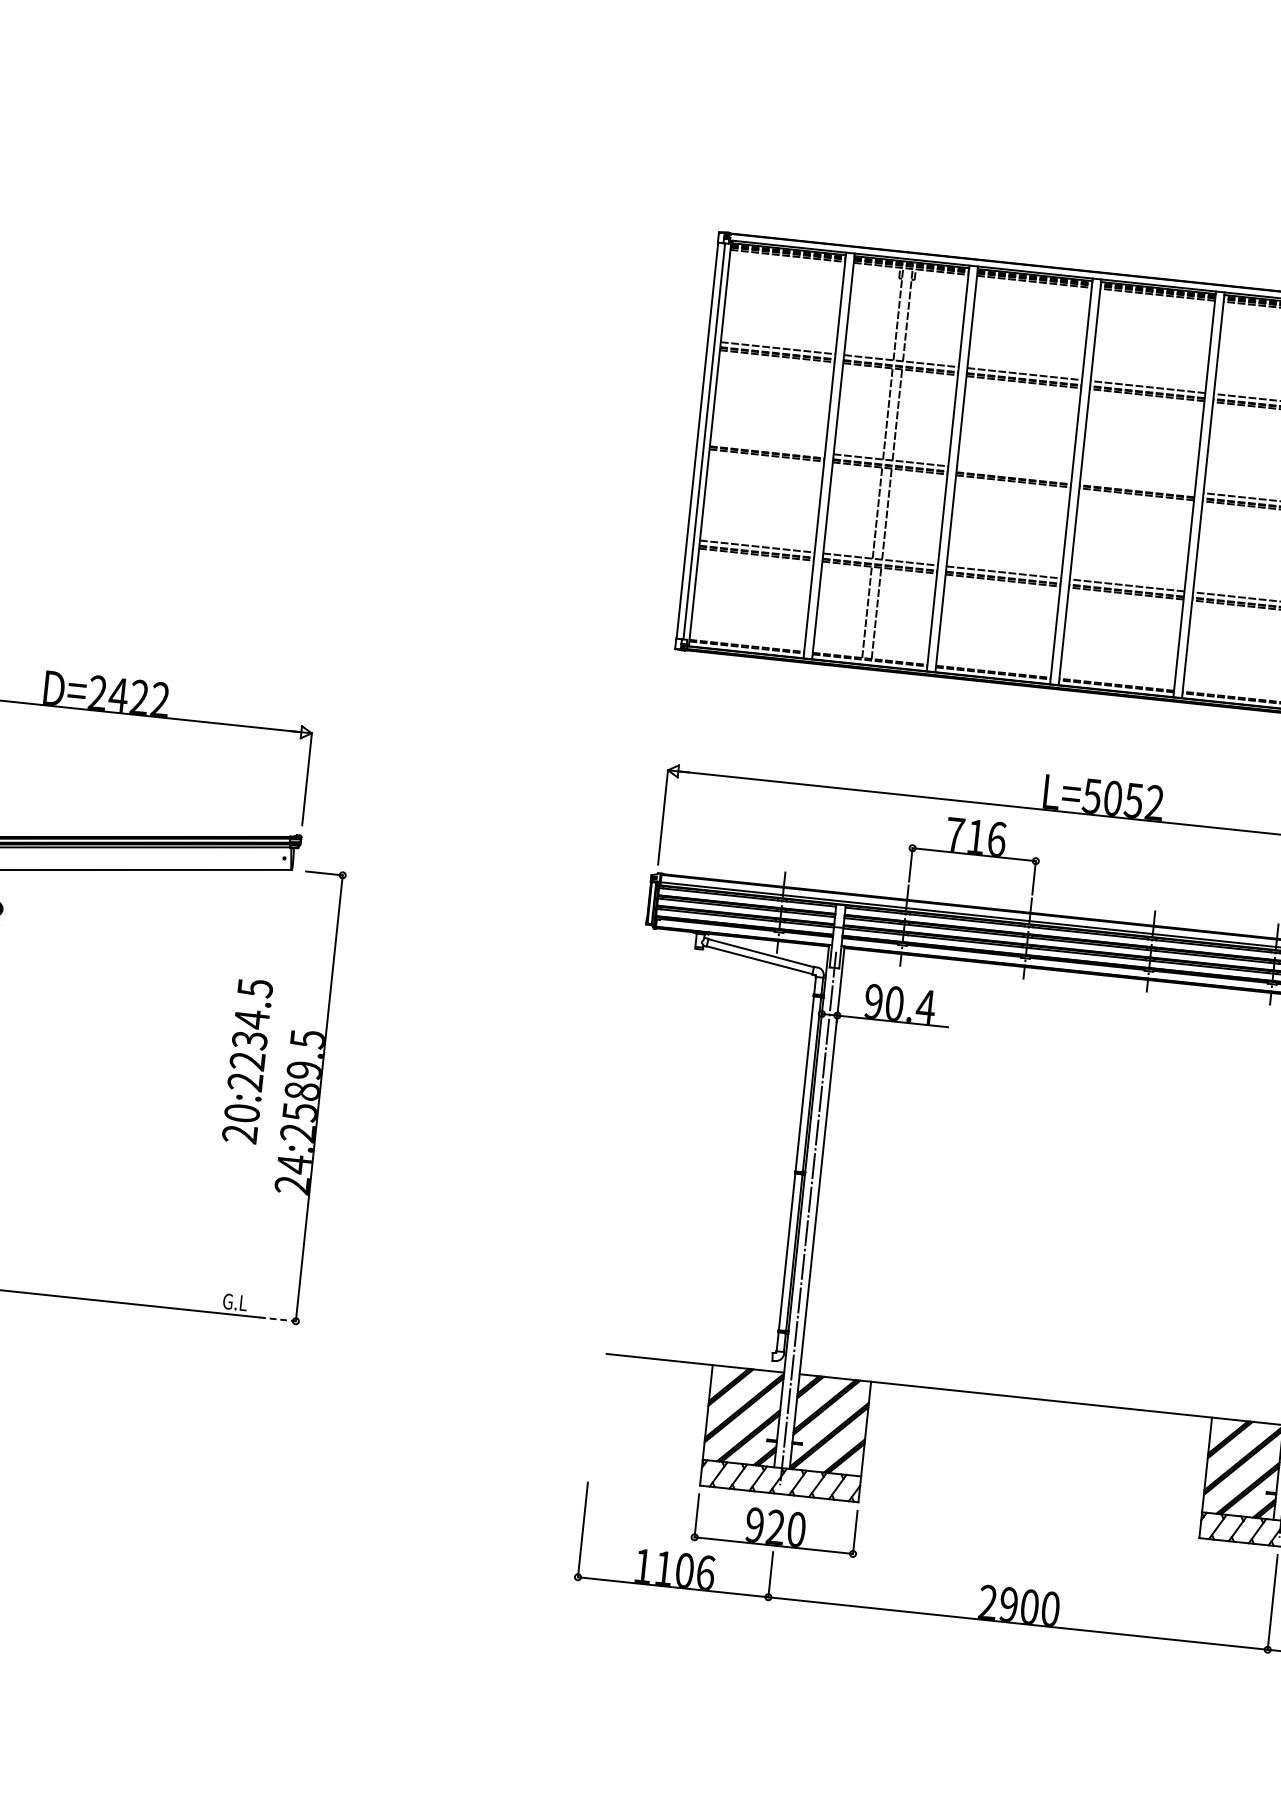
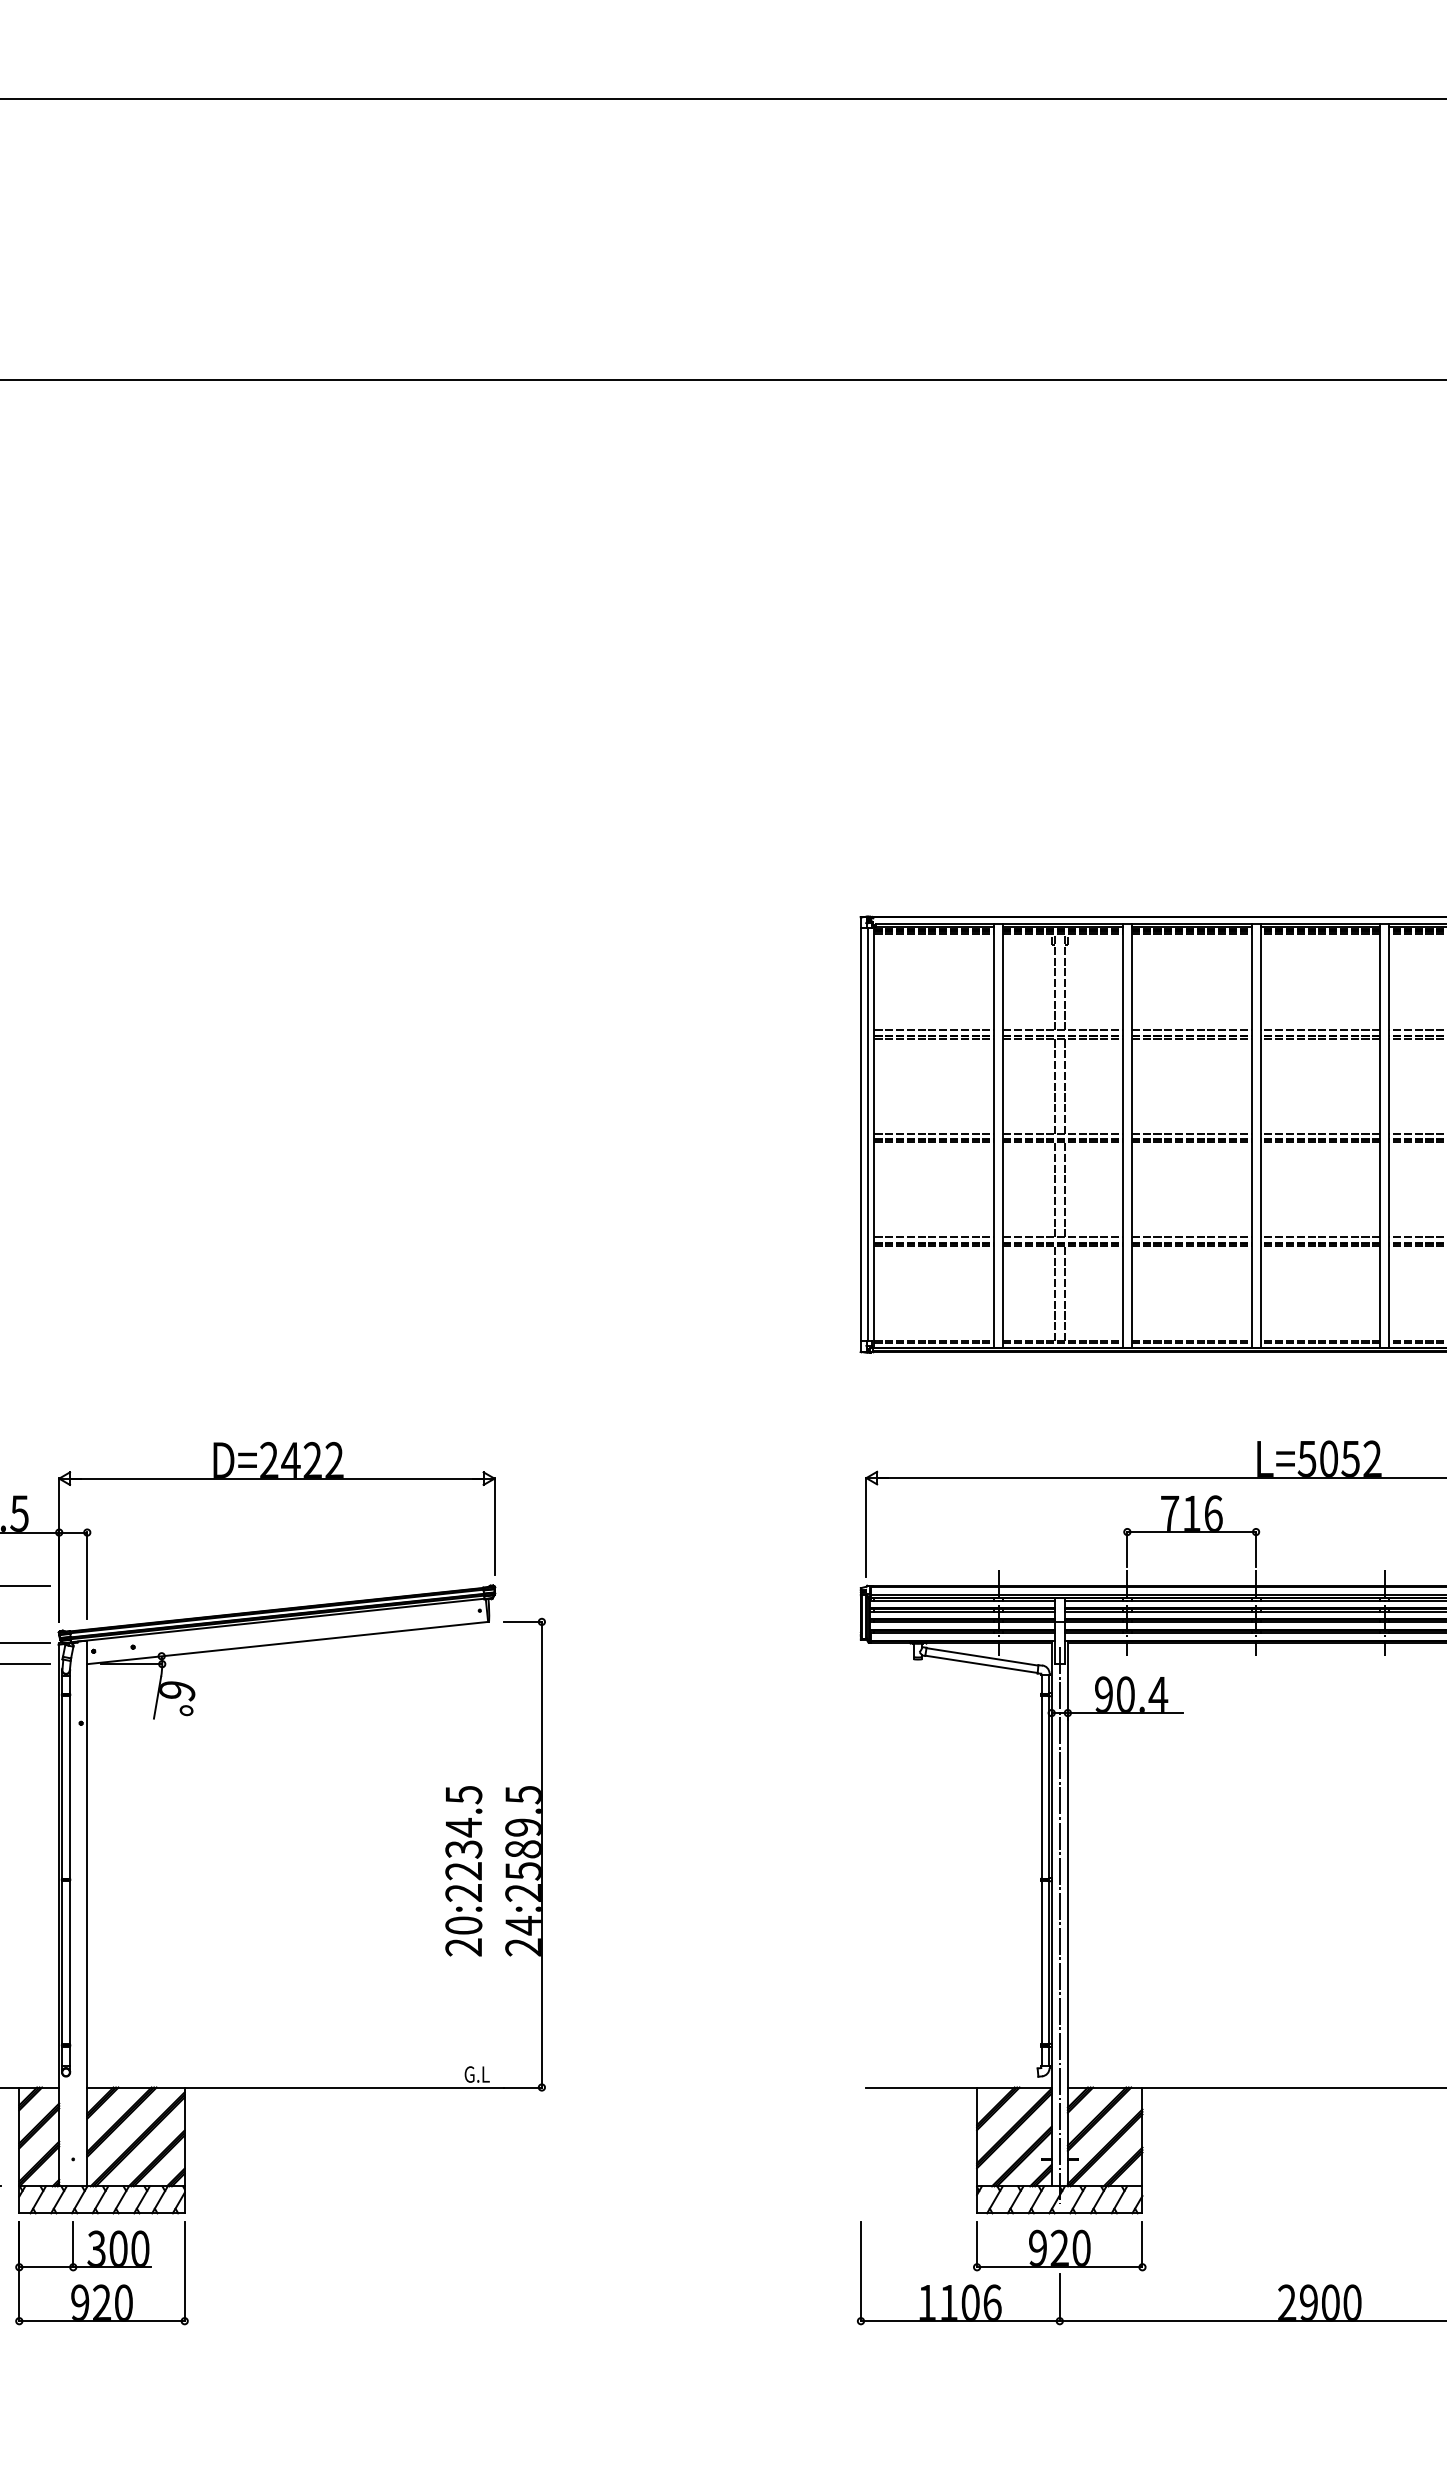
line: (767, 447) -> (934, 1133), added
line: (1014, 472) -> (1191, 1133), added
line: (1137, 485) -> (1320, 1133), added
text: (247, 1061) -> (463, 1871), moved
line: (278, 1319) -> (523, 2087), dashed -> solid

